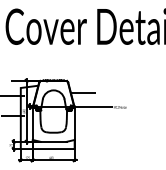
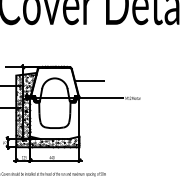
hatch: (47, 117) -> (47, 110), added

